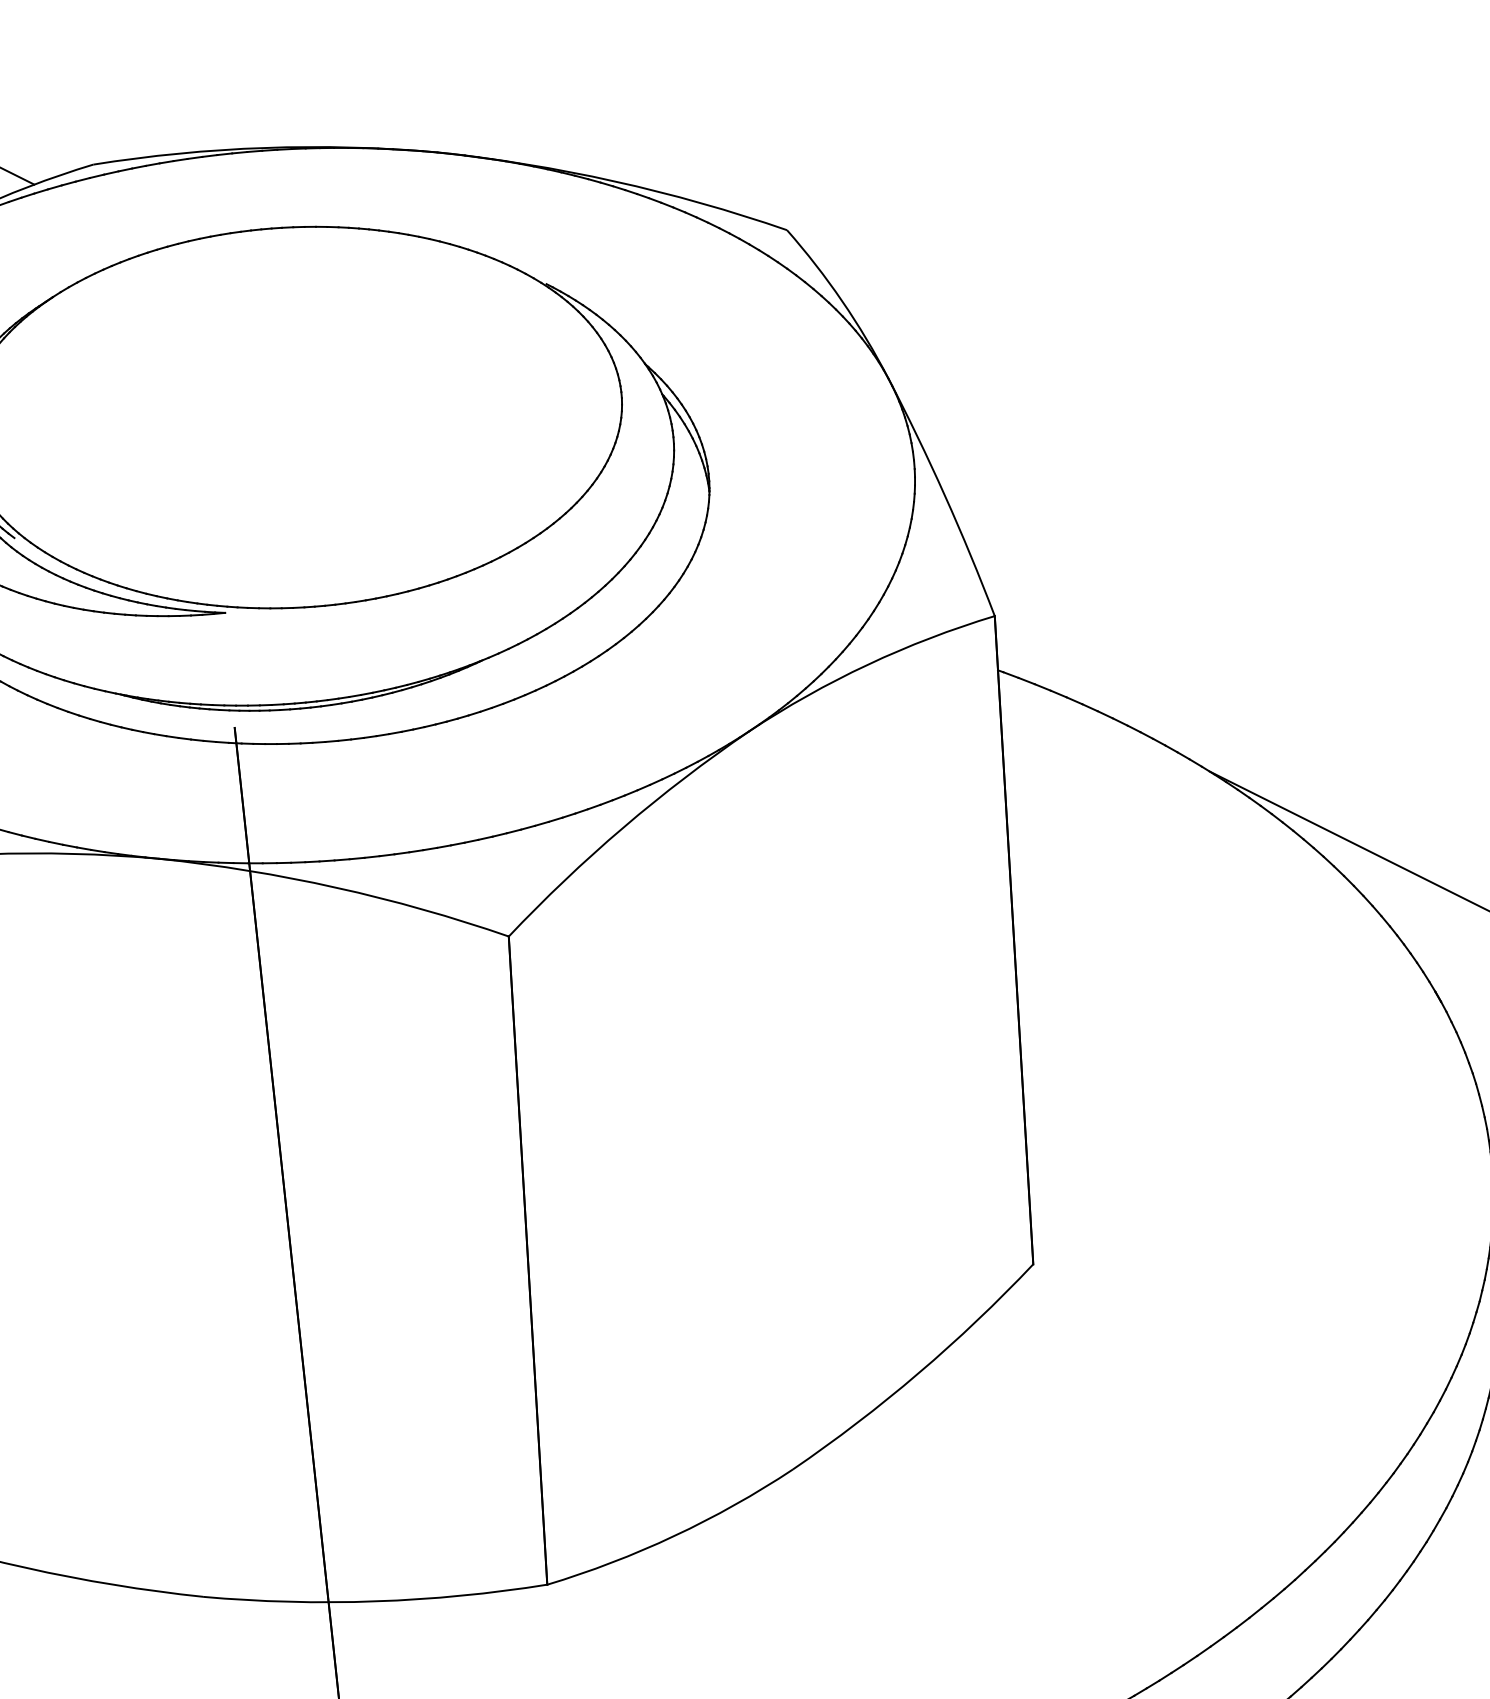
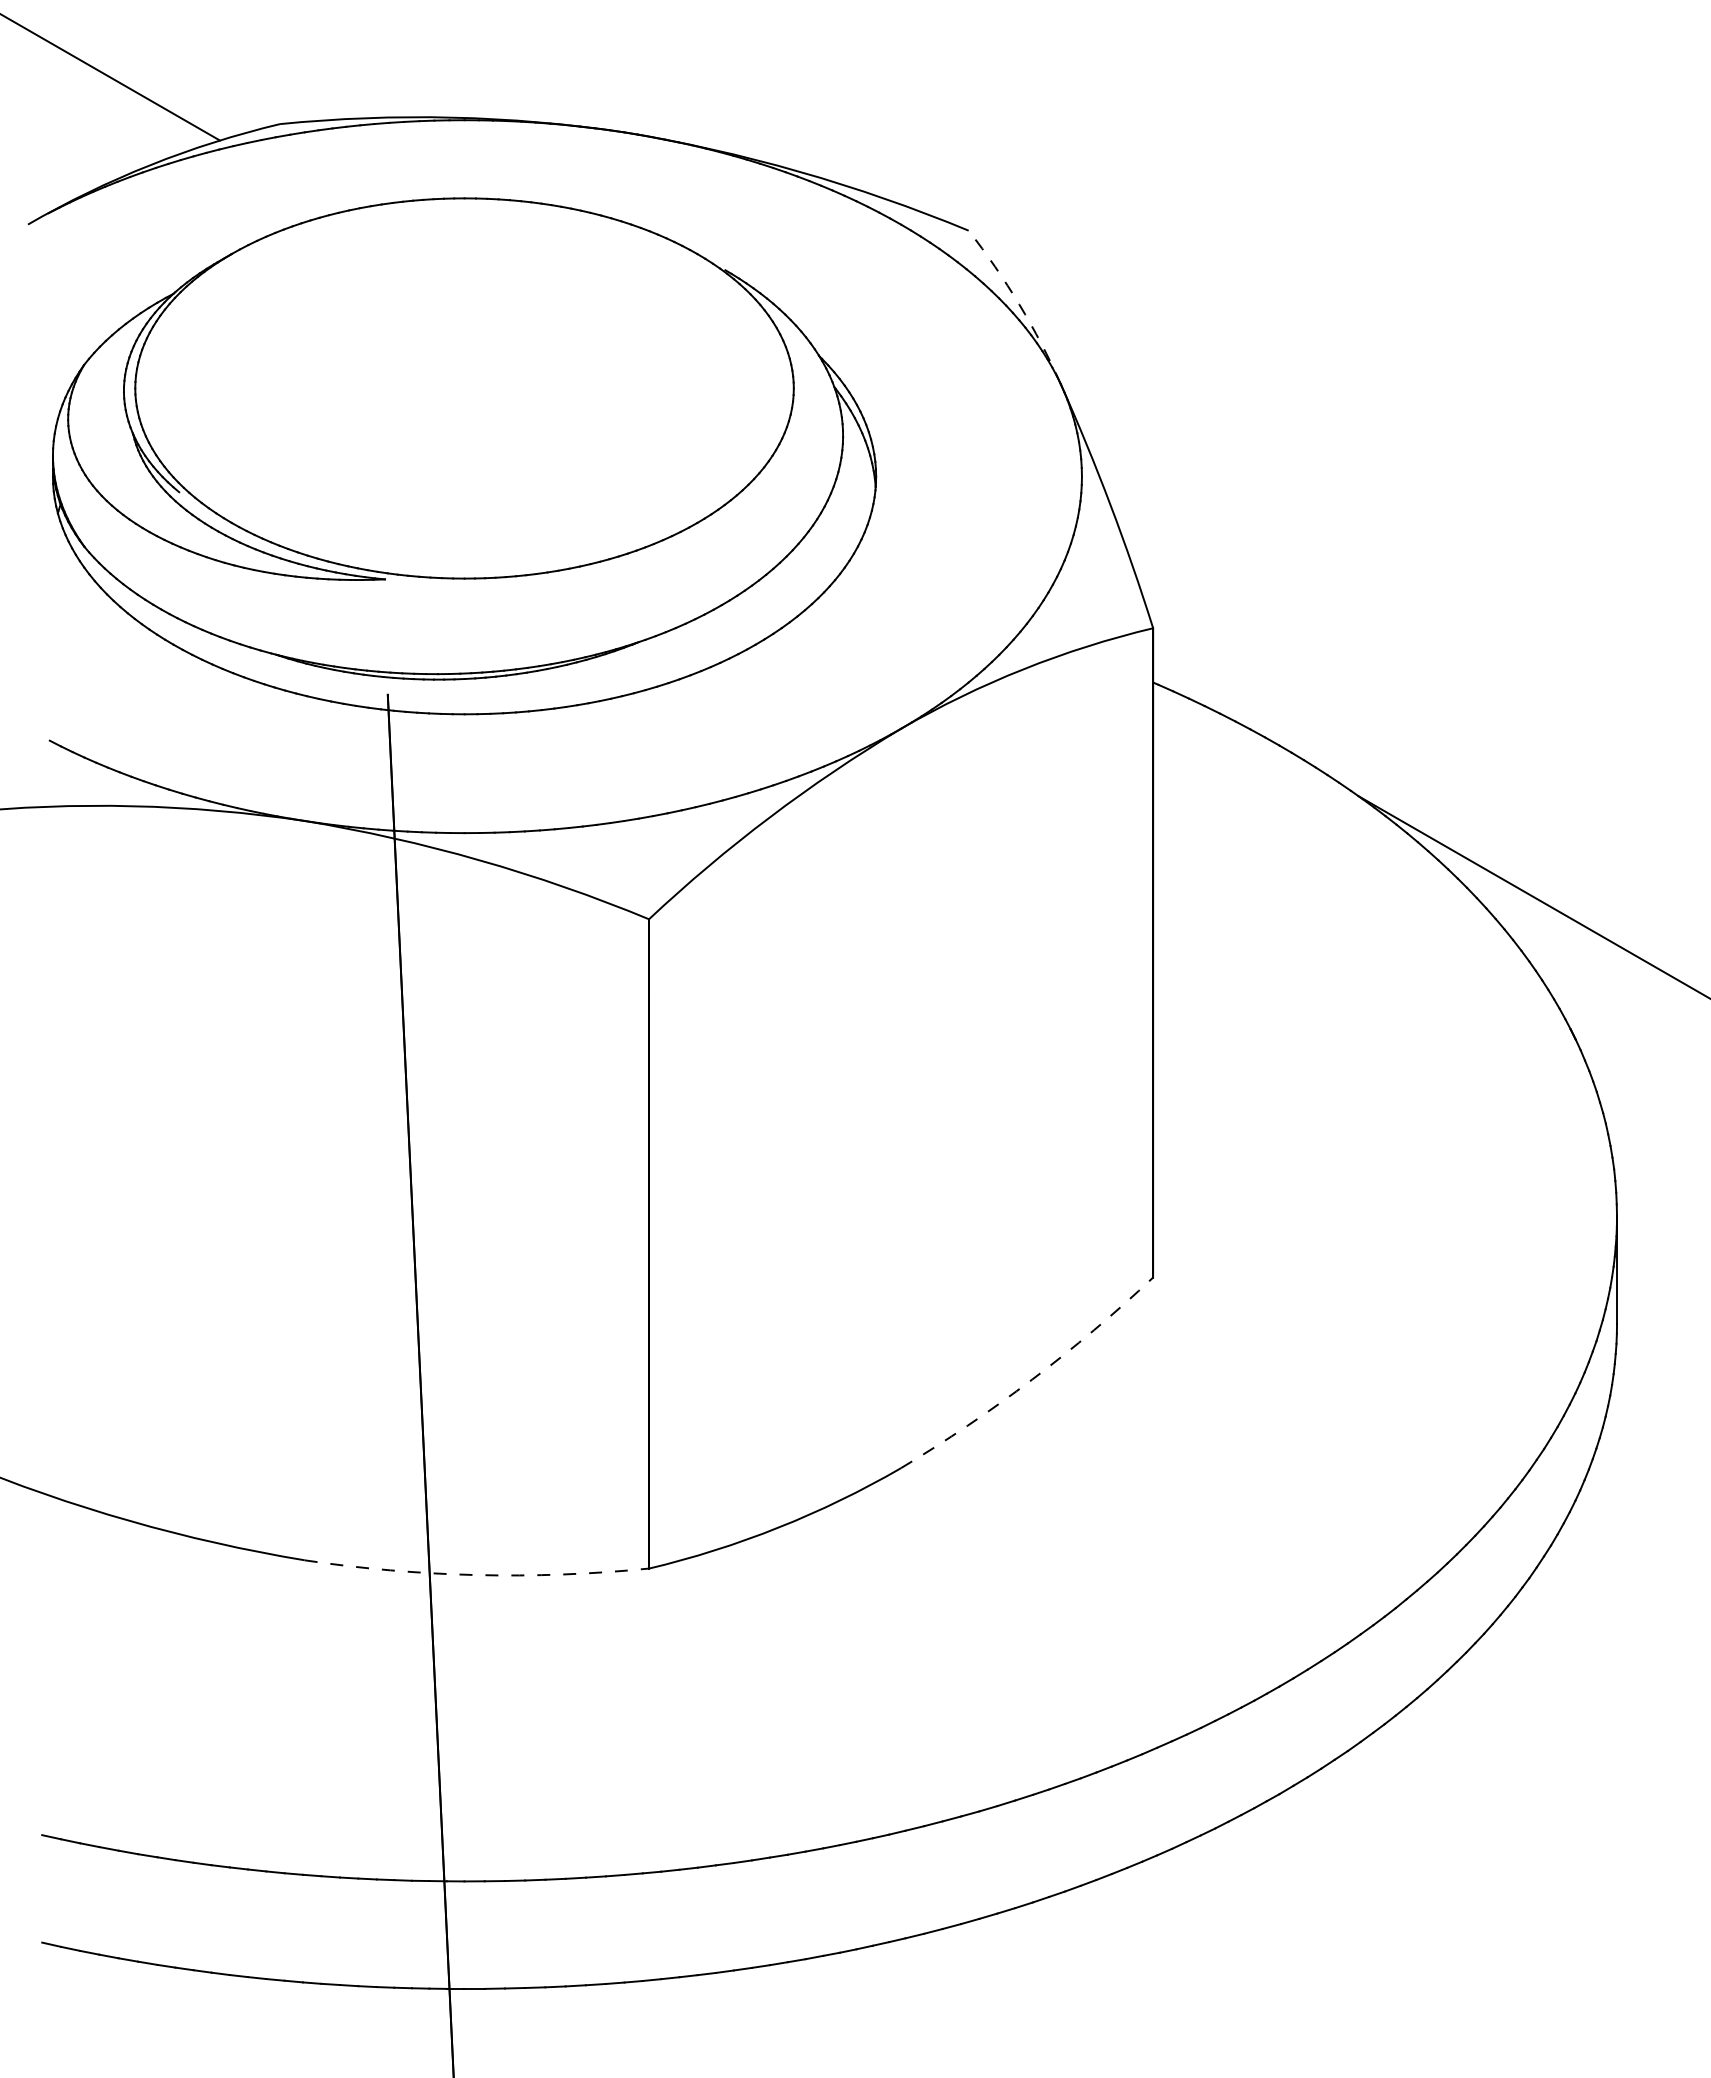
arc: (842, 300) -> (1019, 304), solid -> dashed
arc: (918, 1373) -> (1032, 1379), solid -> dashed
arc: (375, 1601) -> (476, 1575), solid -> dashed

